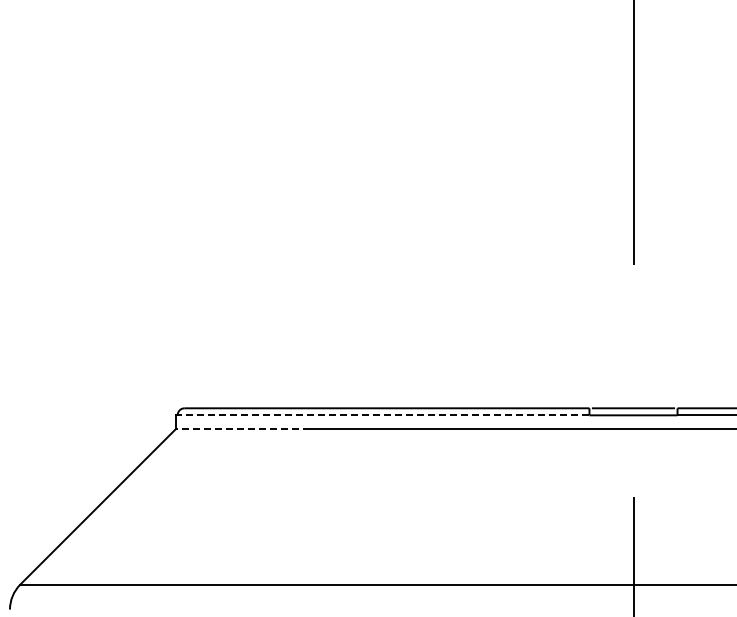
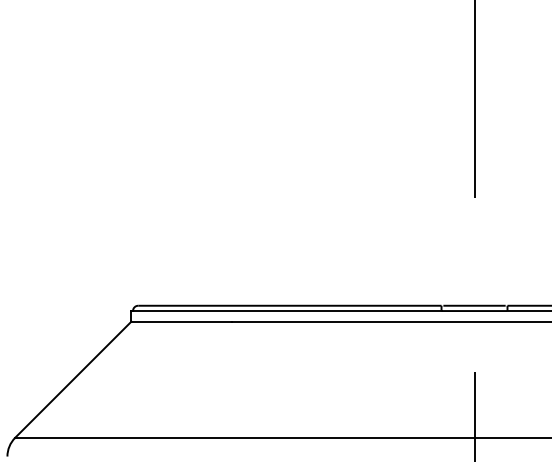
line: (383, 415) -> (287, 311), dashed -> solid
line: (242, 429) -> (181, 321), dashed -> solid

